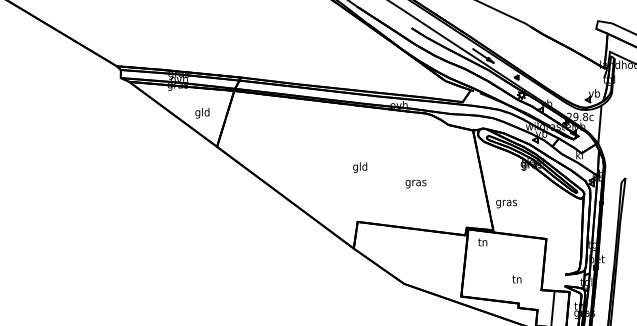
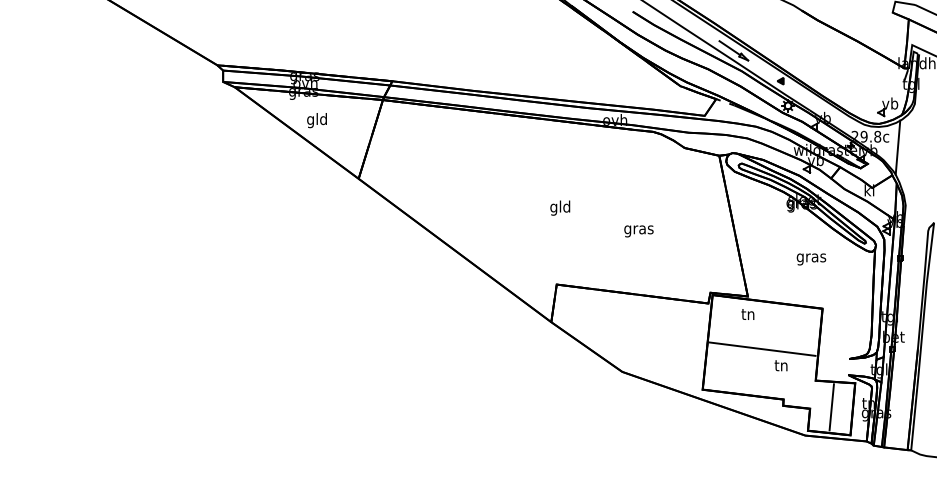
text: (202, 113) -> (316, 120), moved
text: (506, 204) -> (811, 259), moved
text: (482, 242) -> (747, 314), moved
line: (503, 267) -> (762, 348), added

